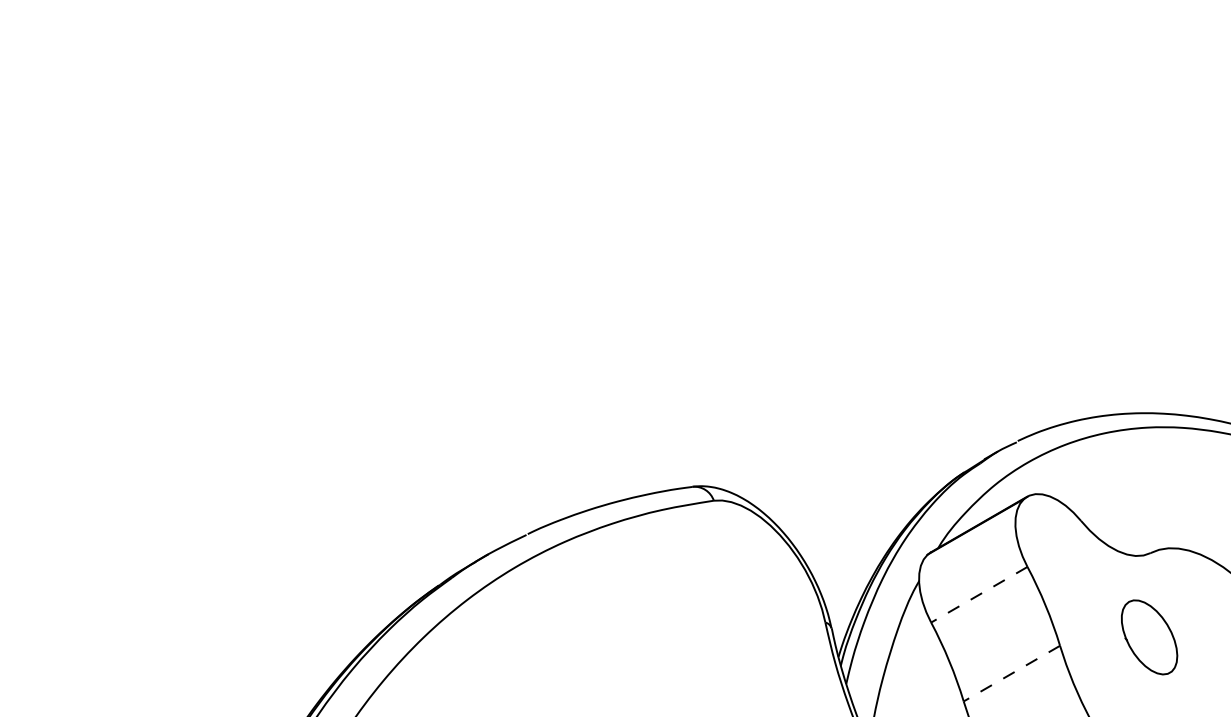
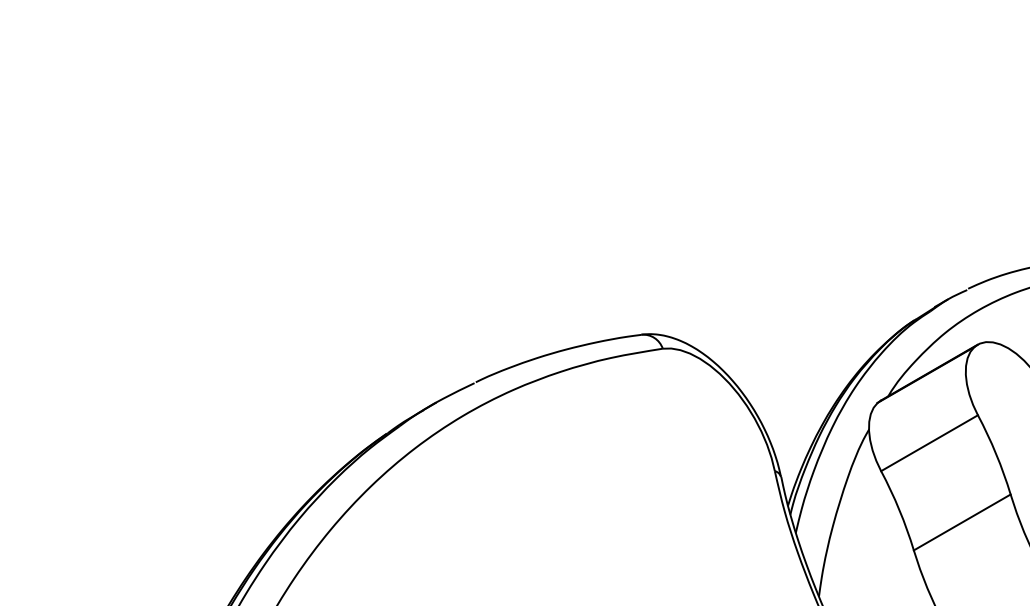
line: (979, 594) -> (929, 442), dashed -> solid
line: (1011, 673) -> (961, 522), dashed -> solid

